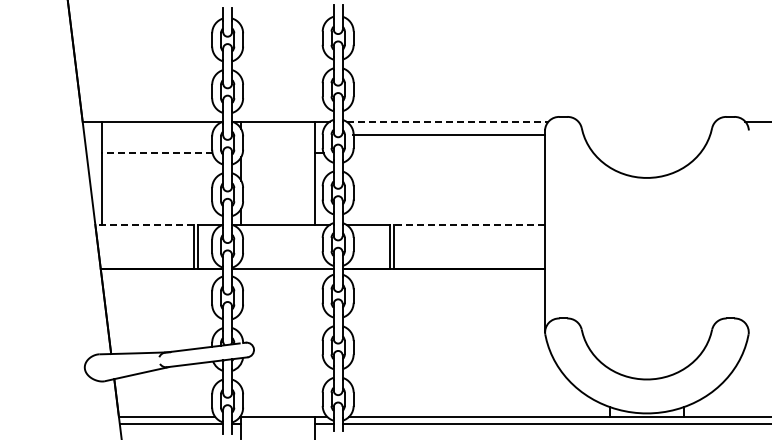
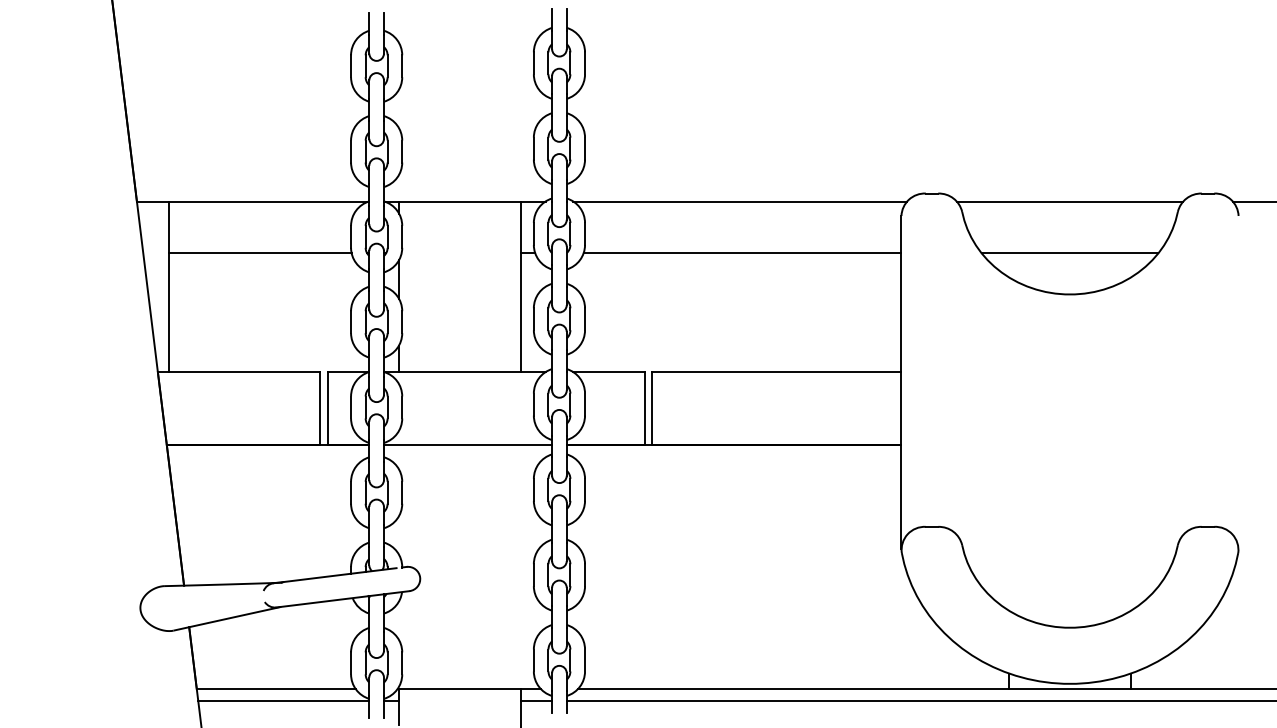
line: (447, 121) -> (740, 201), dashed -> solid
line: (646, 121) -> (1069, 201), added
line: (448, 135) -> (741, 254), moved
line: (156, 153) -> (258, 254), dashed -> solid
line: (646, 153) -> (1069, 254), added
line: (144, 224) -> (239, 371), dashed -> solid
line: (469, 224) -> (776, 371), dashed -> solid

